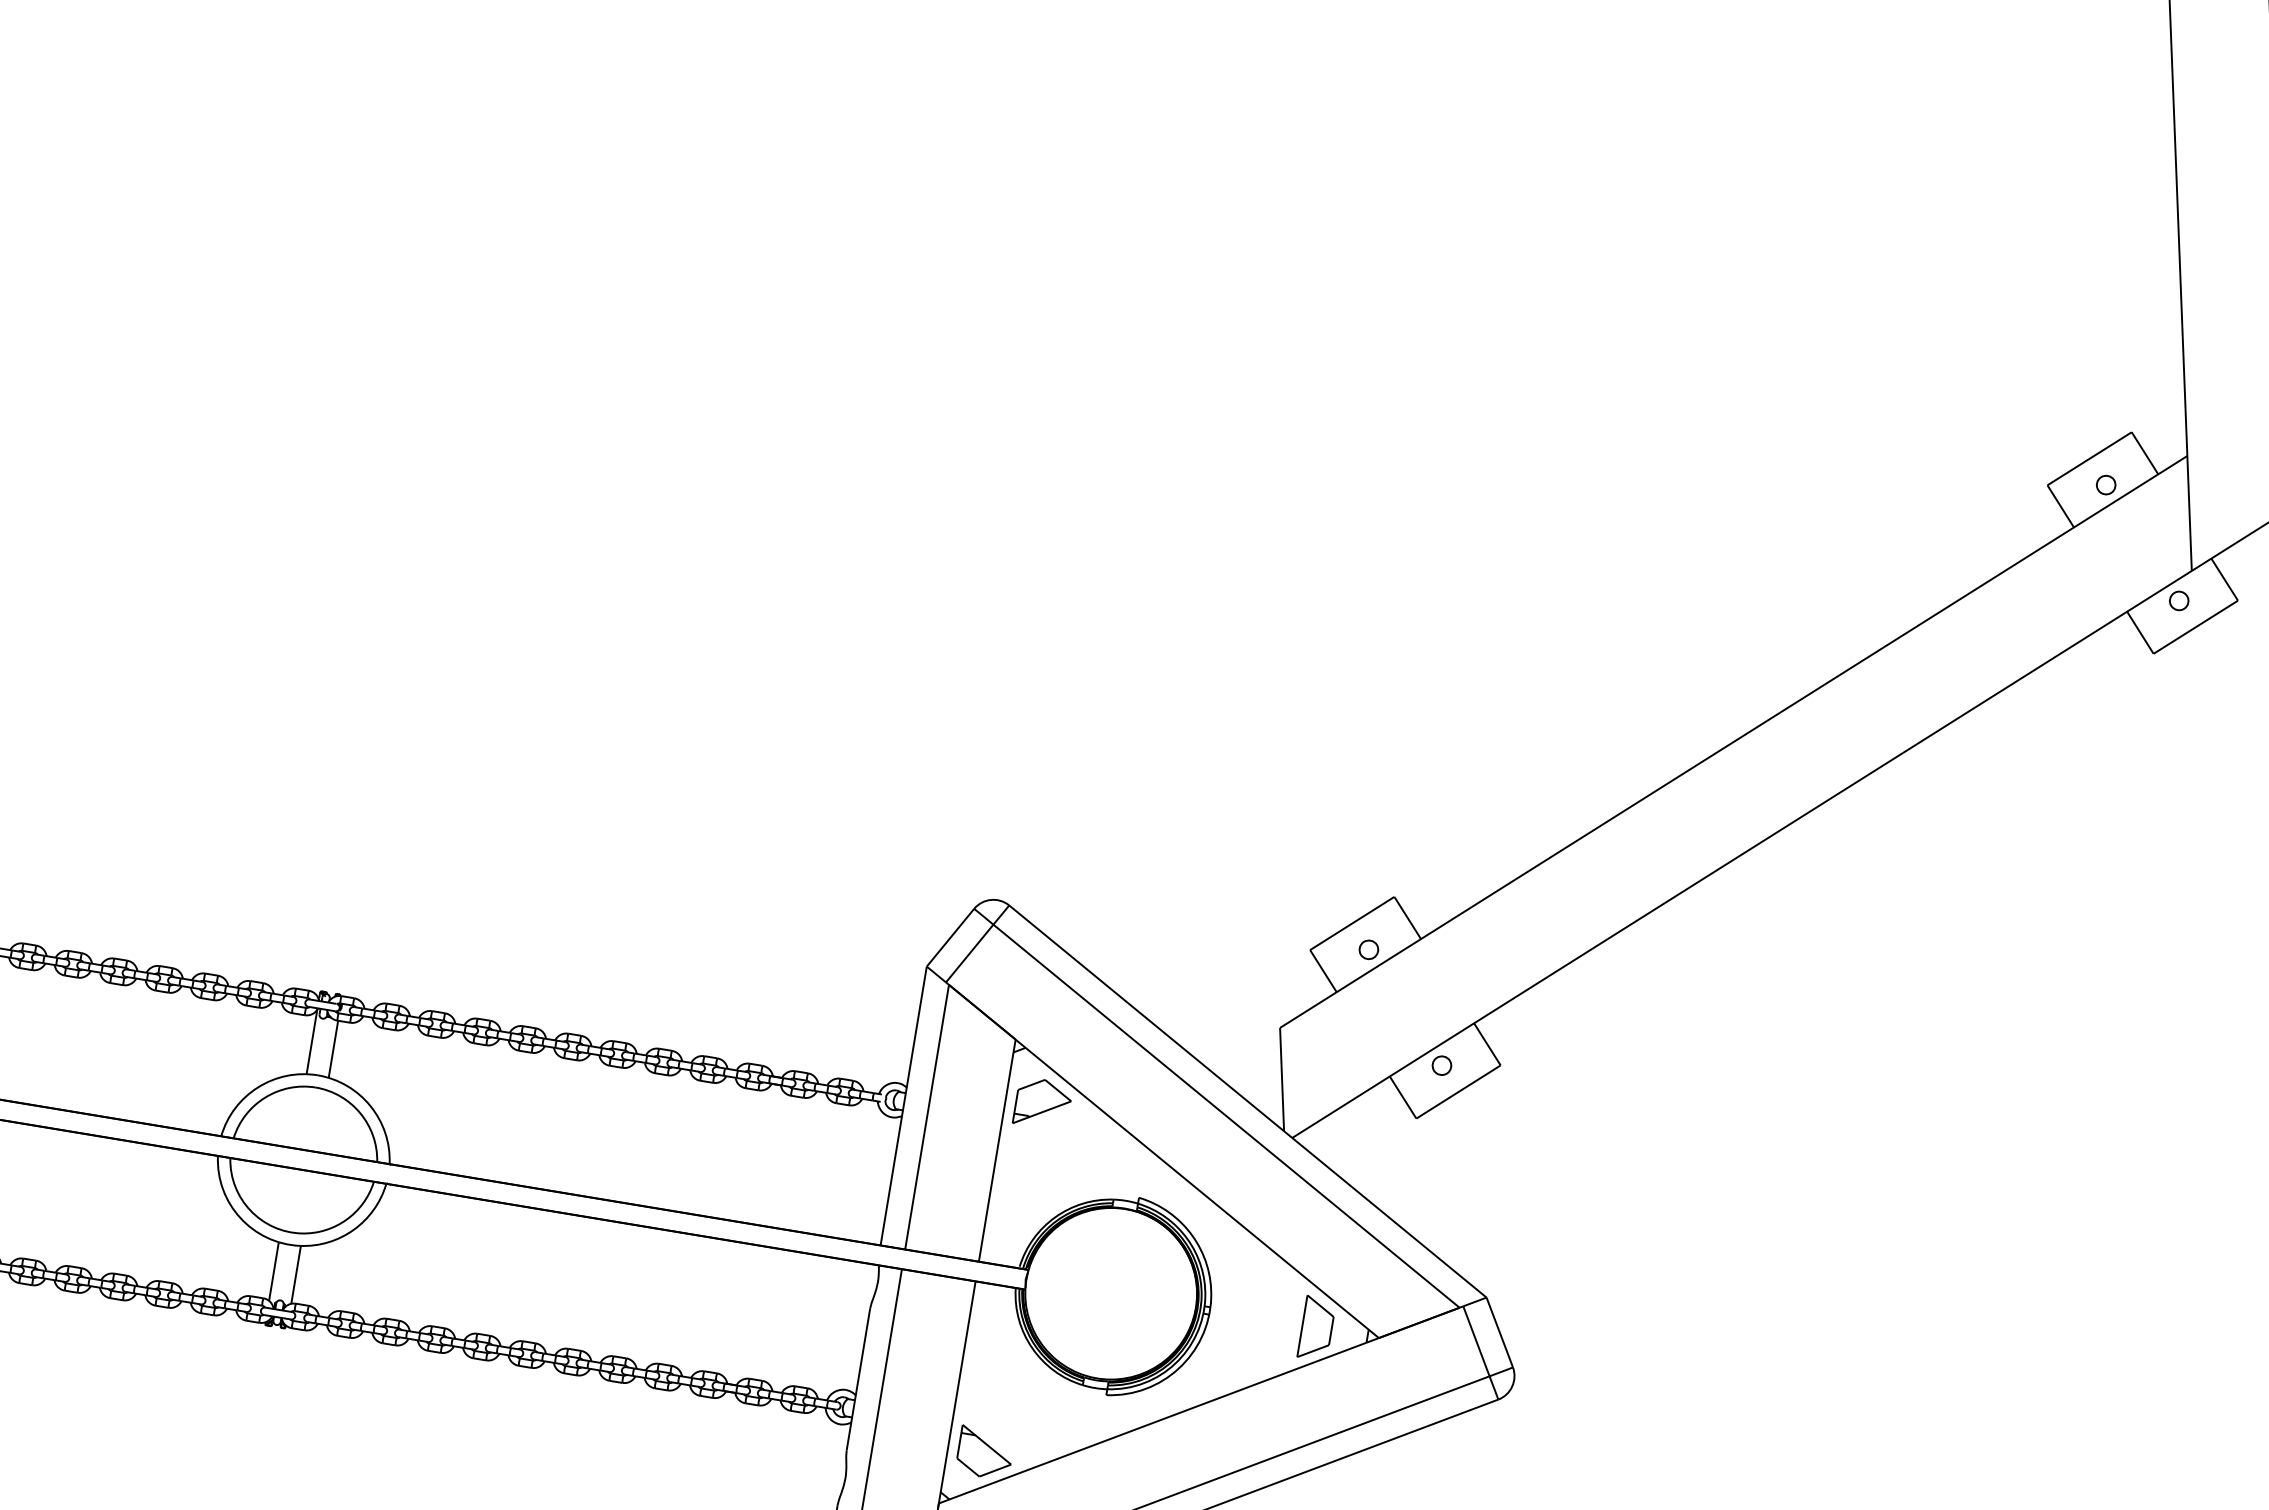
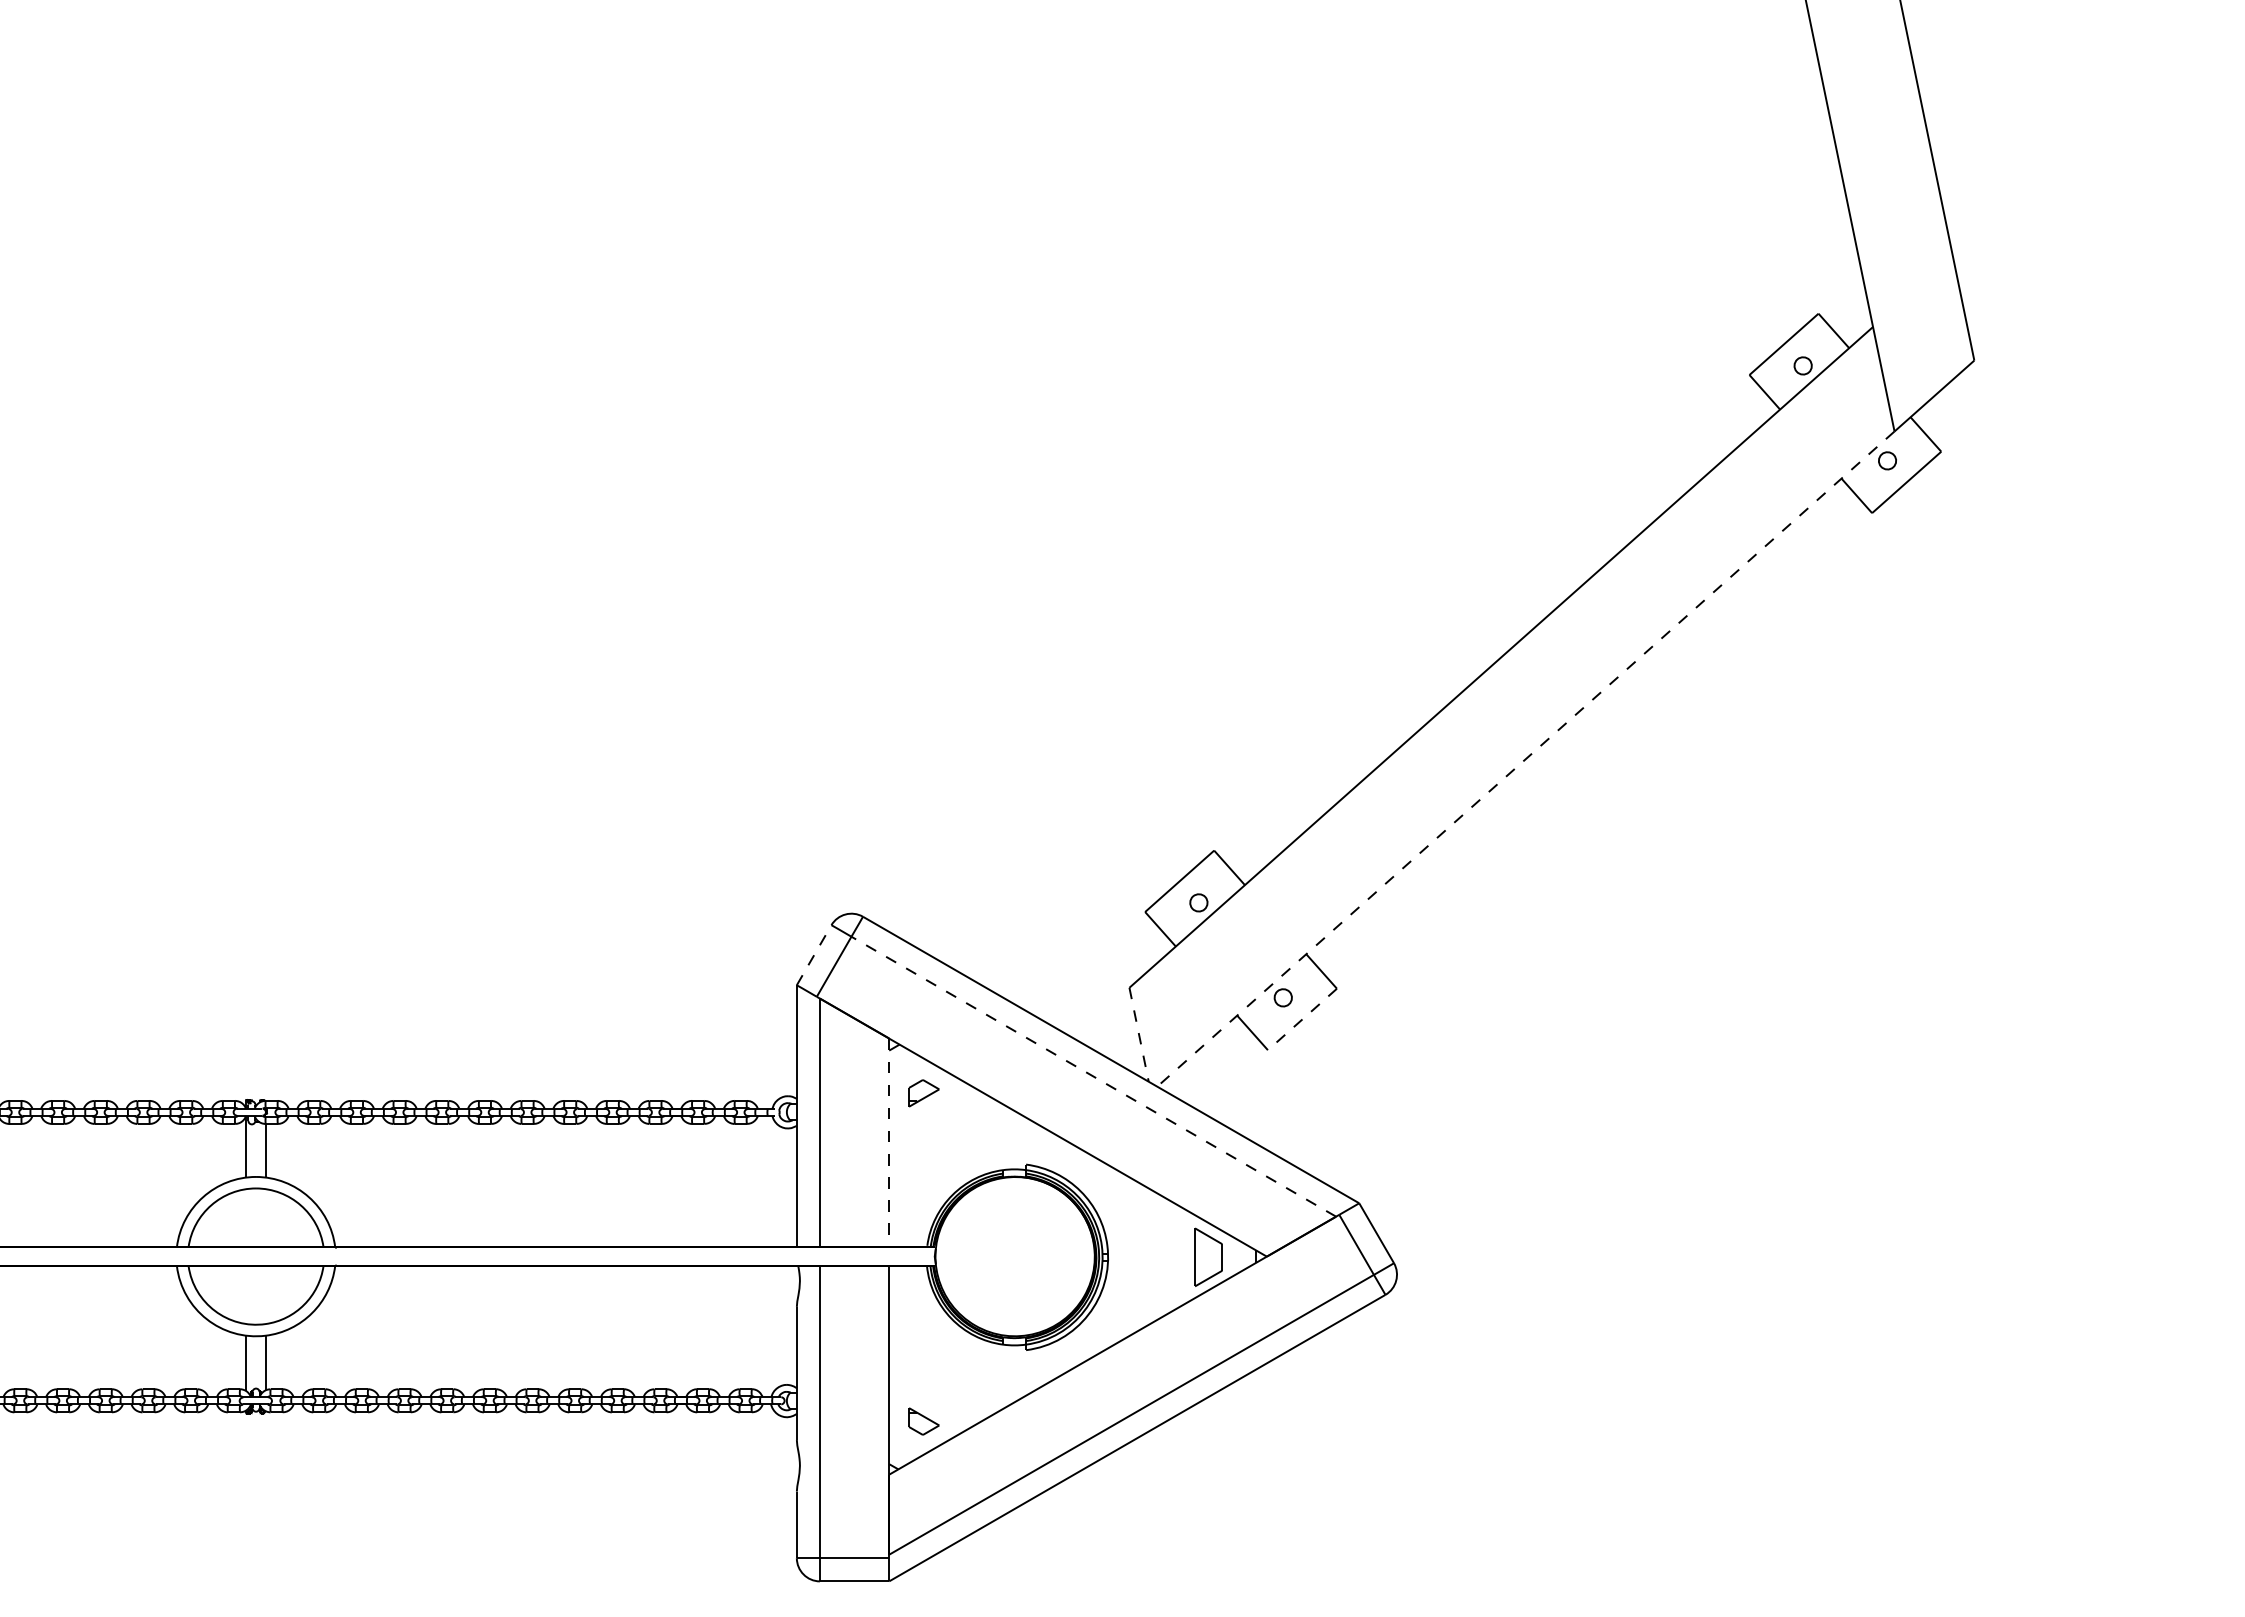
line: (1741, 854) -> (1525, 759), solid -> dashed
line: (950, 938) -> (814, 955), solid -> dashed
line: (1282, 1079) -> (1139, 1034), solid -> dashed
line: (1458, 1092) -> (1302, 1019), solid -> dashed
part: (1042, 1104) -> (923, 1093), size x0.6
line: (1226, 1115) -> (1093, 1076), solid -> dashed
line: (997, 1151) -> (889, 1143), solid -> dashed
part: (984, 1452) -> (923, 1421), size x0.6

